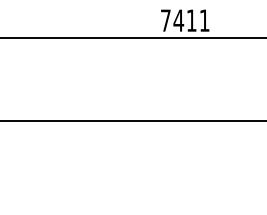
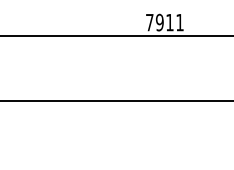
text: (178, 20) -> (159, 22), 7411 -> 7911

